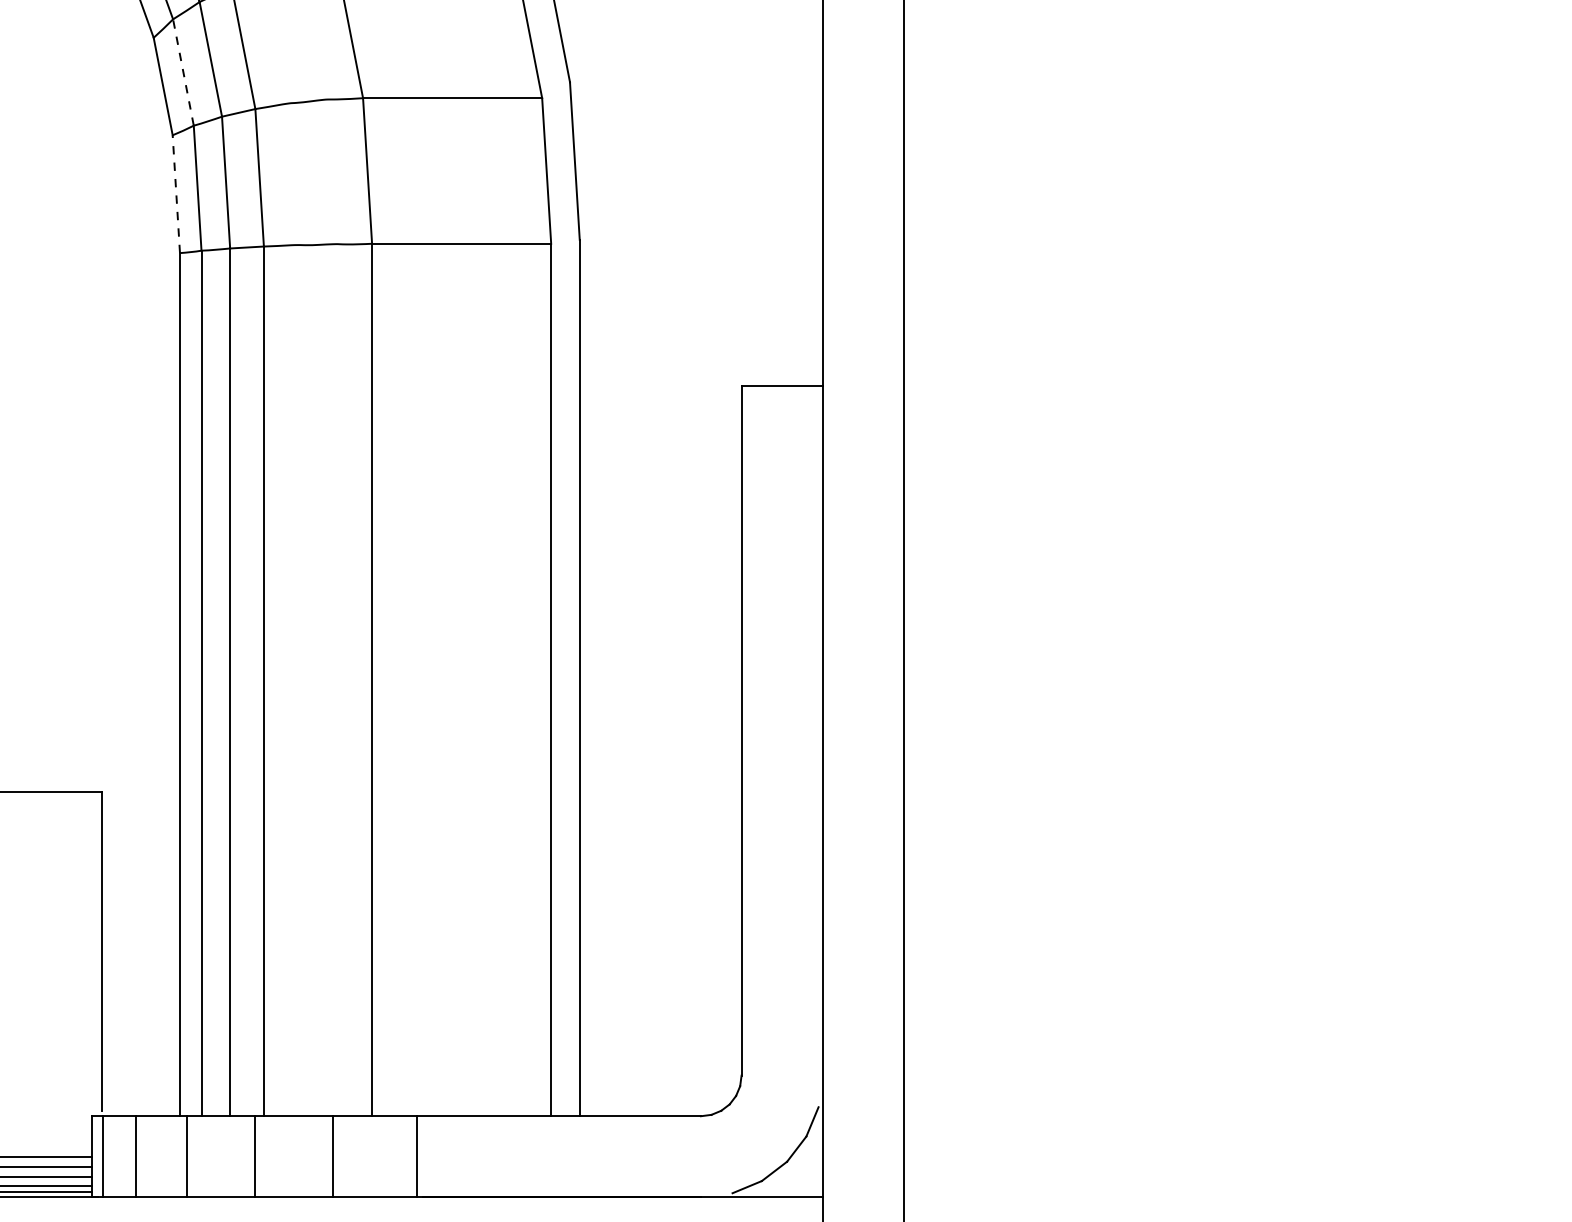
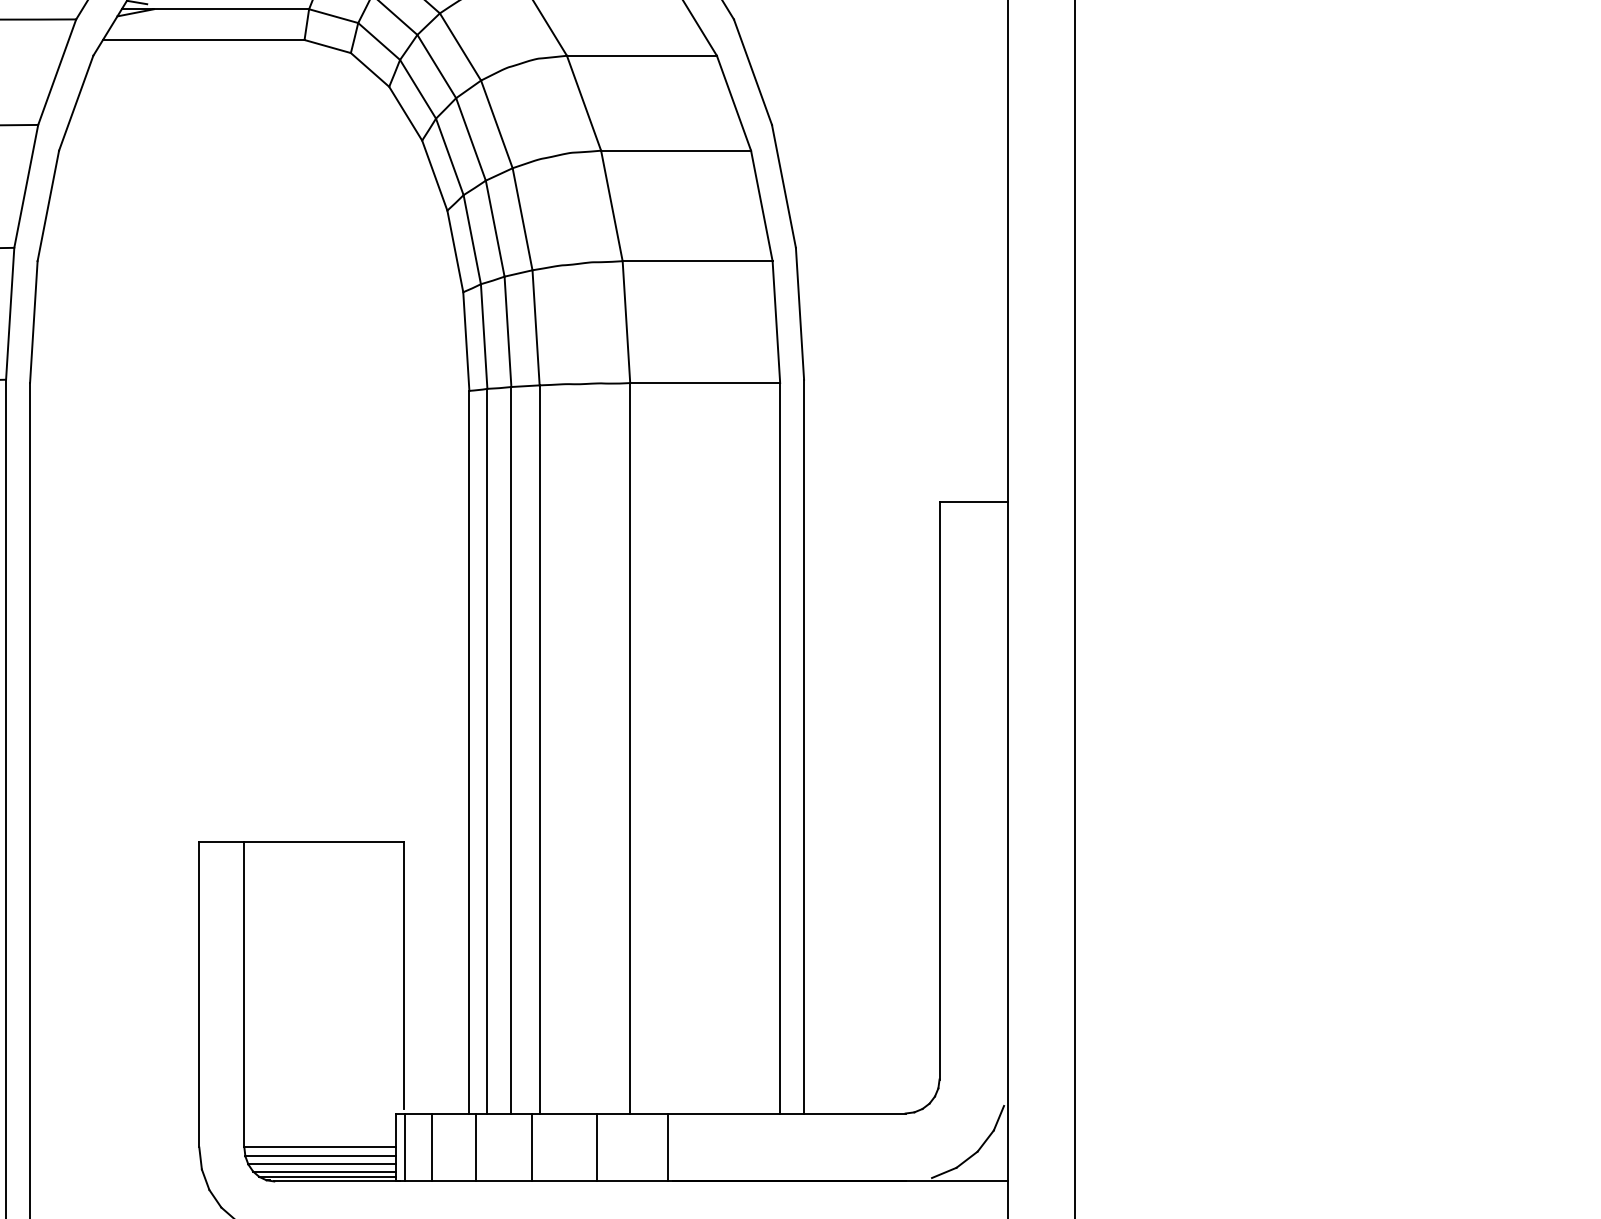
line: (183, 72) -> (472, 239), dashed -> solid
line: (176, 194) -> (466, 341), dashed -> solid

